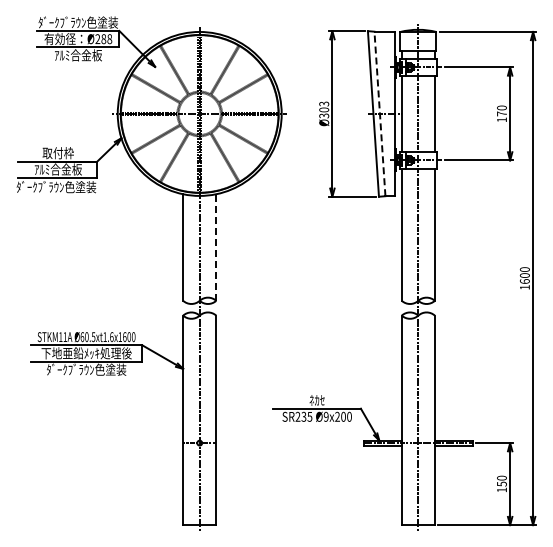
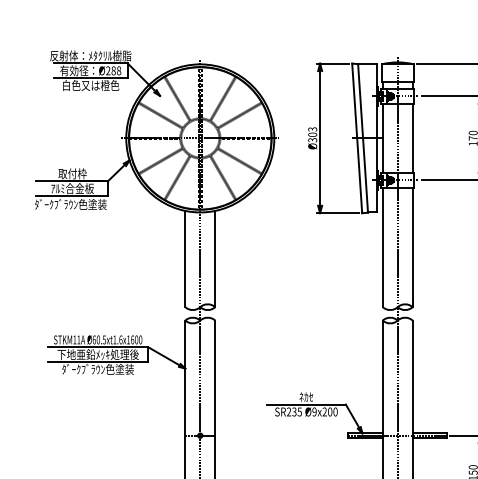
text: (78, 22) -> (90, 55), ﾀﾞｰｸﾌﾞﾗｳﾝ色塗装 -> 反射体：ﾒﾀｸﾘﾙ樹脂
text: (78, 55) -> (90, 85), ｱﾙﾐ合金板 -> 白色又は橙色
line: (379, 113) -> (362, 138), dashed -> solid
line: (216, 247) -> (215, 259), dashed -> solid

